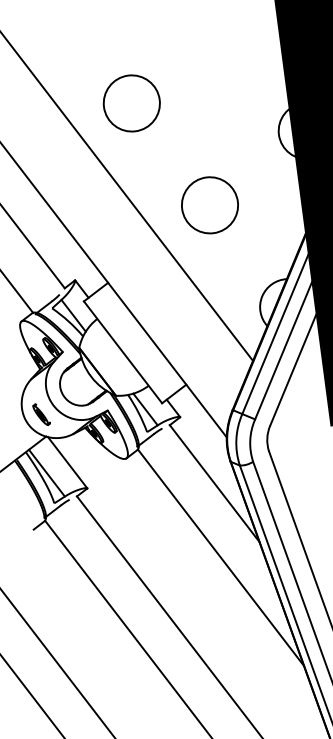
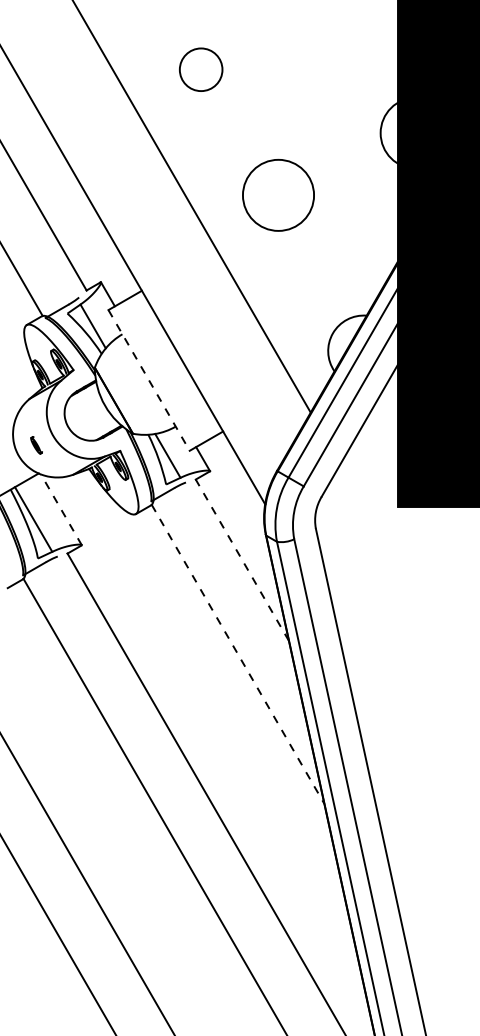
circle: (131, 103) -> (200, 69), size x0.6
circle: (210, 205) -> (278, 195), moved
line: (123, 352) -> (149, 380), solid -> dashed
part: (41, 414) -> (36, 445), size x0.6
line: (67, 462) -> (61, 509), solid -> dashed
line: (214, 482) -> (242, 559), solid -> dashed
line: (221, 557) -> (238, 654), solid -> dashed

